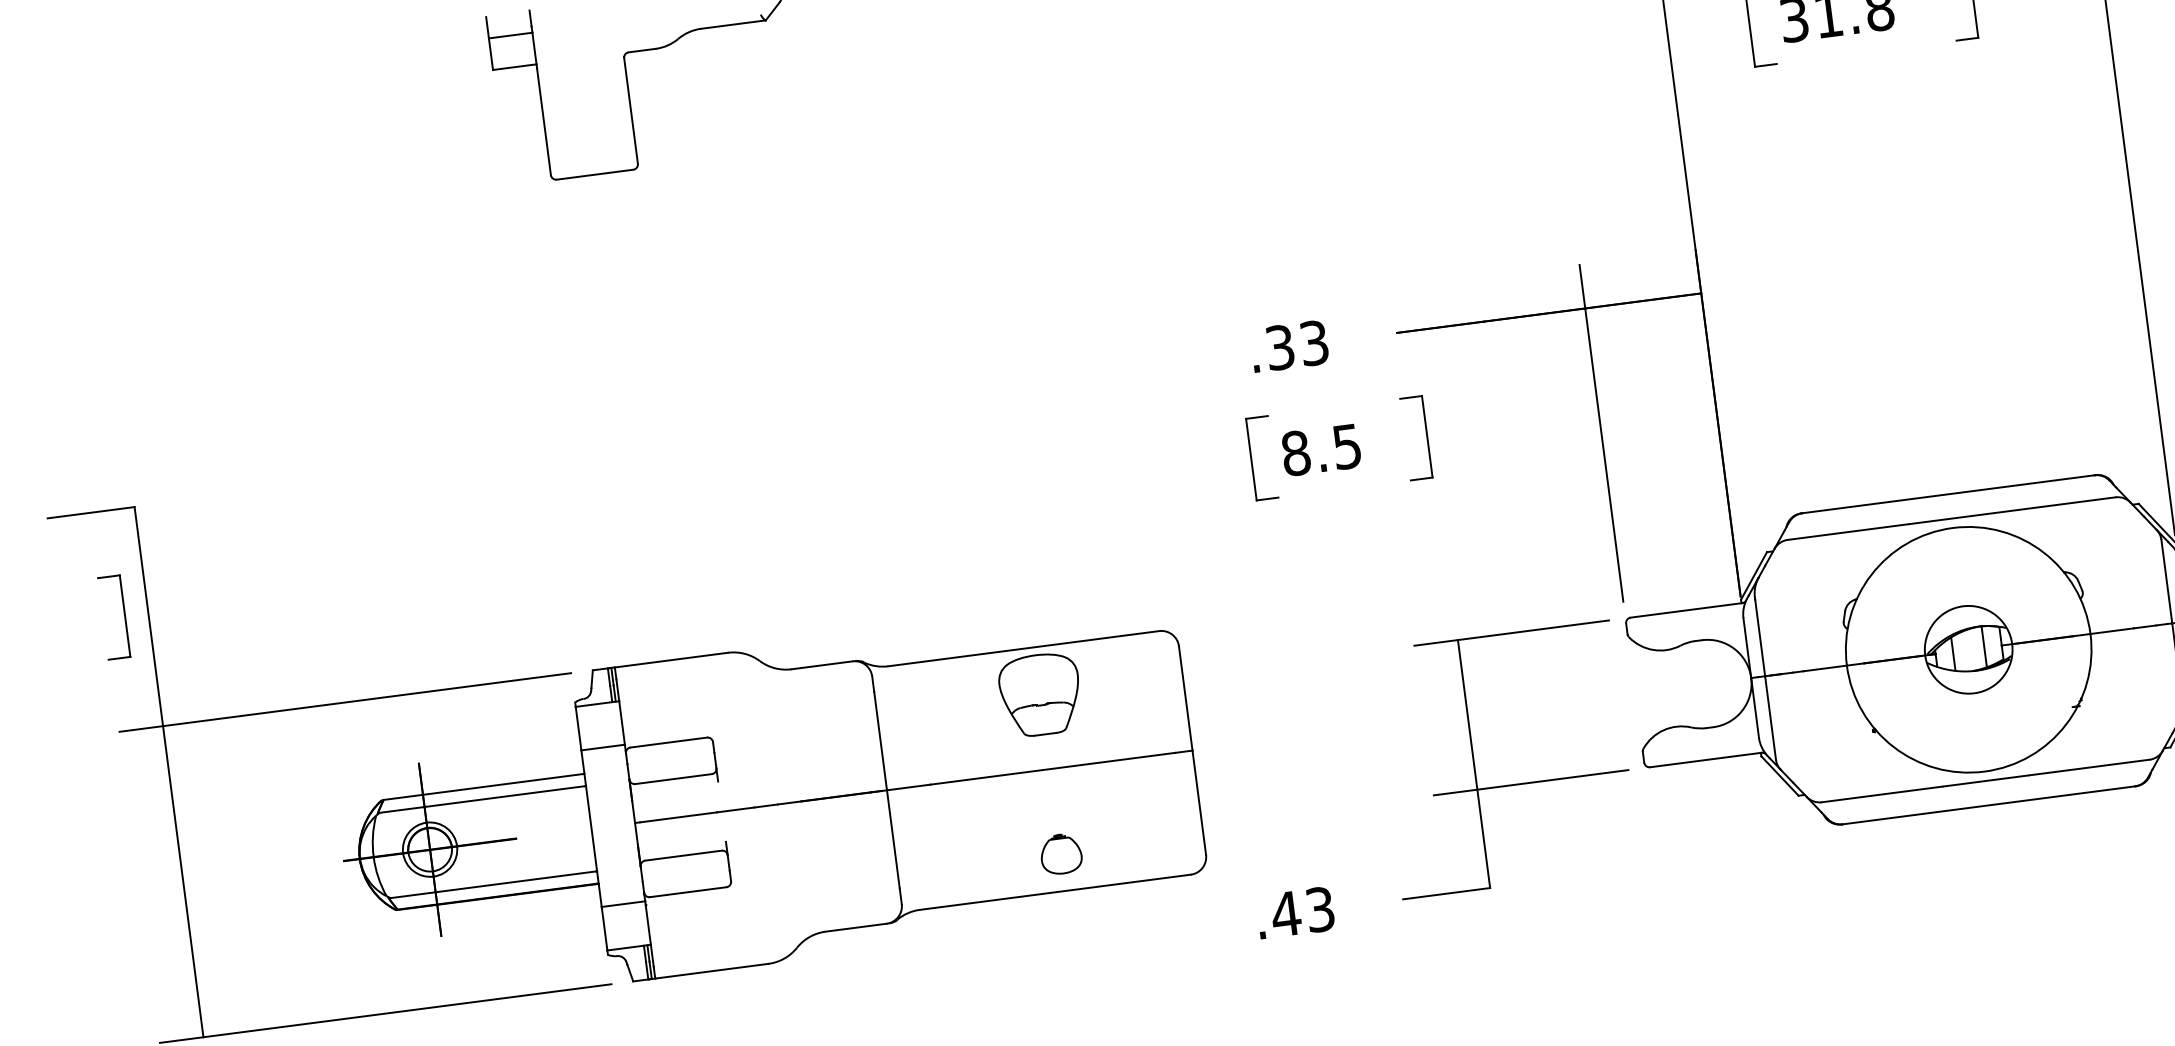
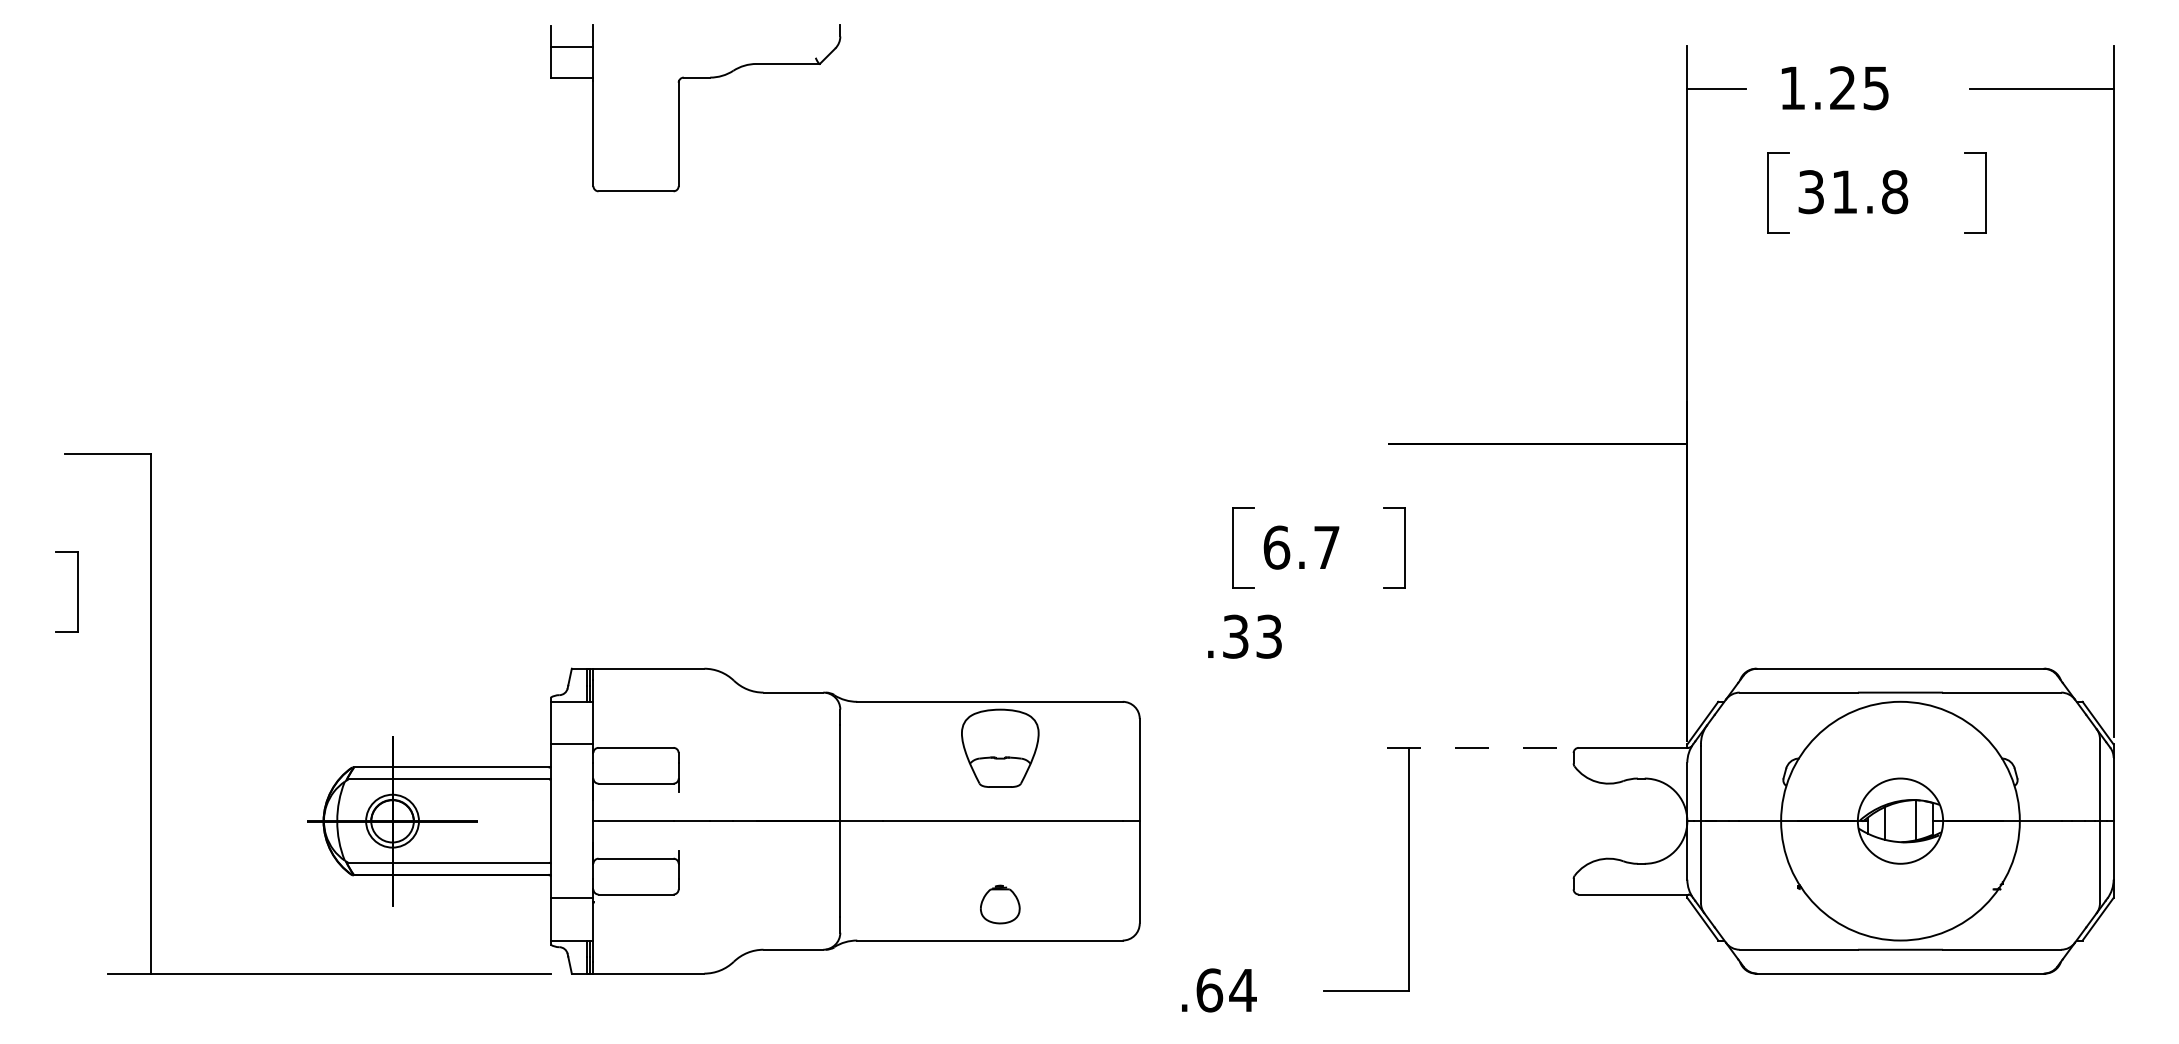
text: (1289, 346) -> (1244, 636), moved
line: (1601, 433) -> (1573, 566), removed
text: (1321, 449) -> (1301, 547), 8.5 -> 6.7
part: (124, 615) -> (77, 591), moved
line: (1511, 632) -> (1461, 747), solid -> dashed
line: (344, 702) -> (328, 668), removed
line: (1530, 782) -> (1461, 894), removed
text: (1302, 912) -> (1225, 990), .43 -> .64

